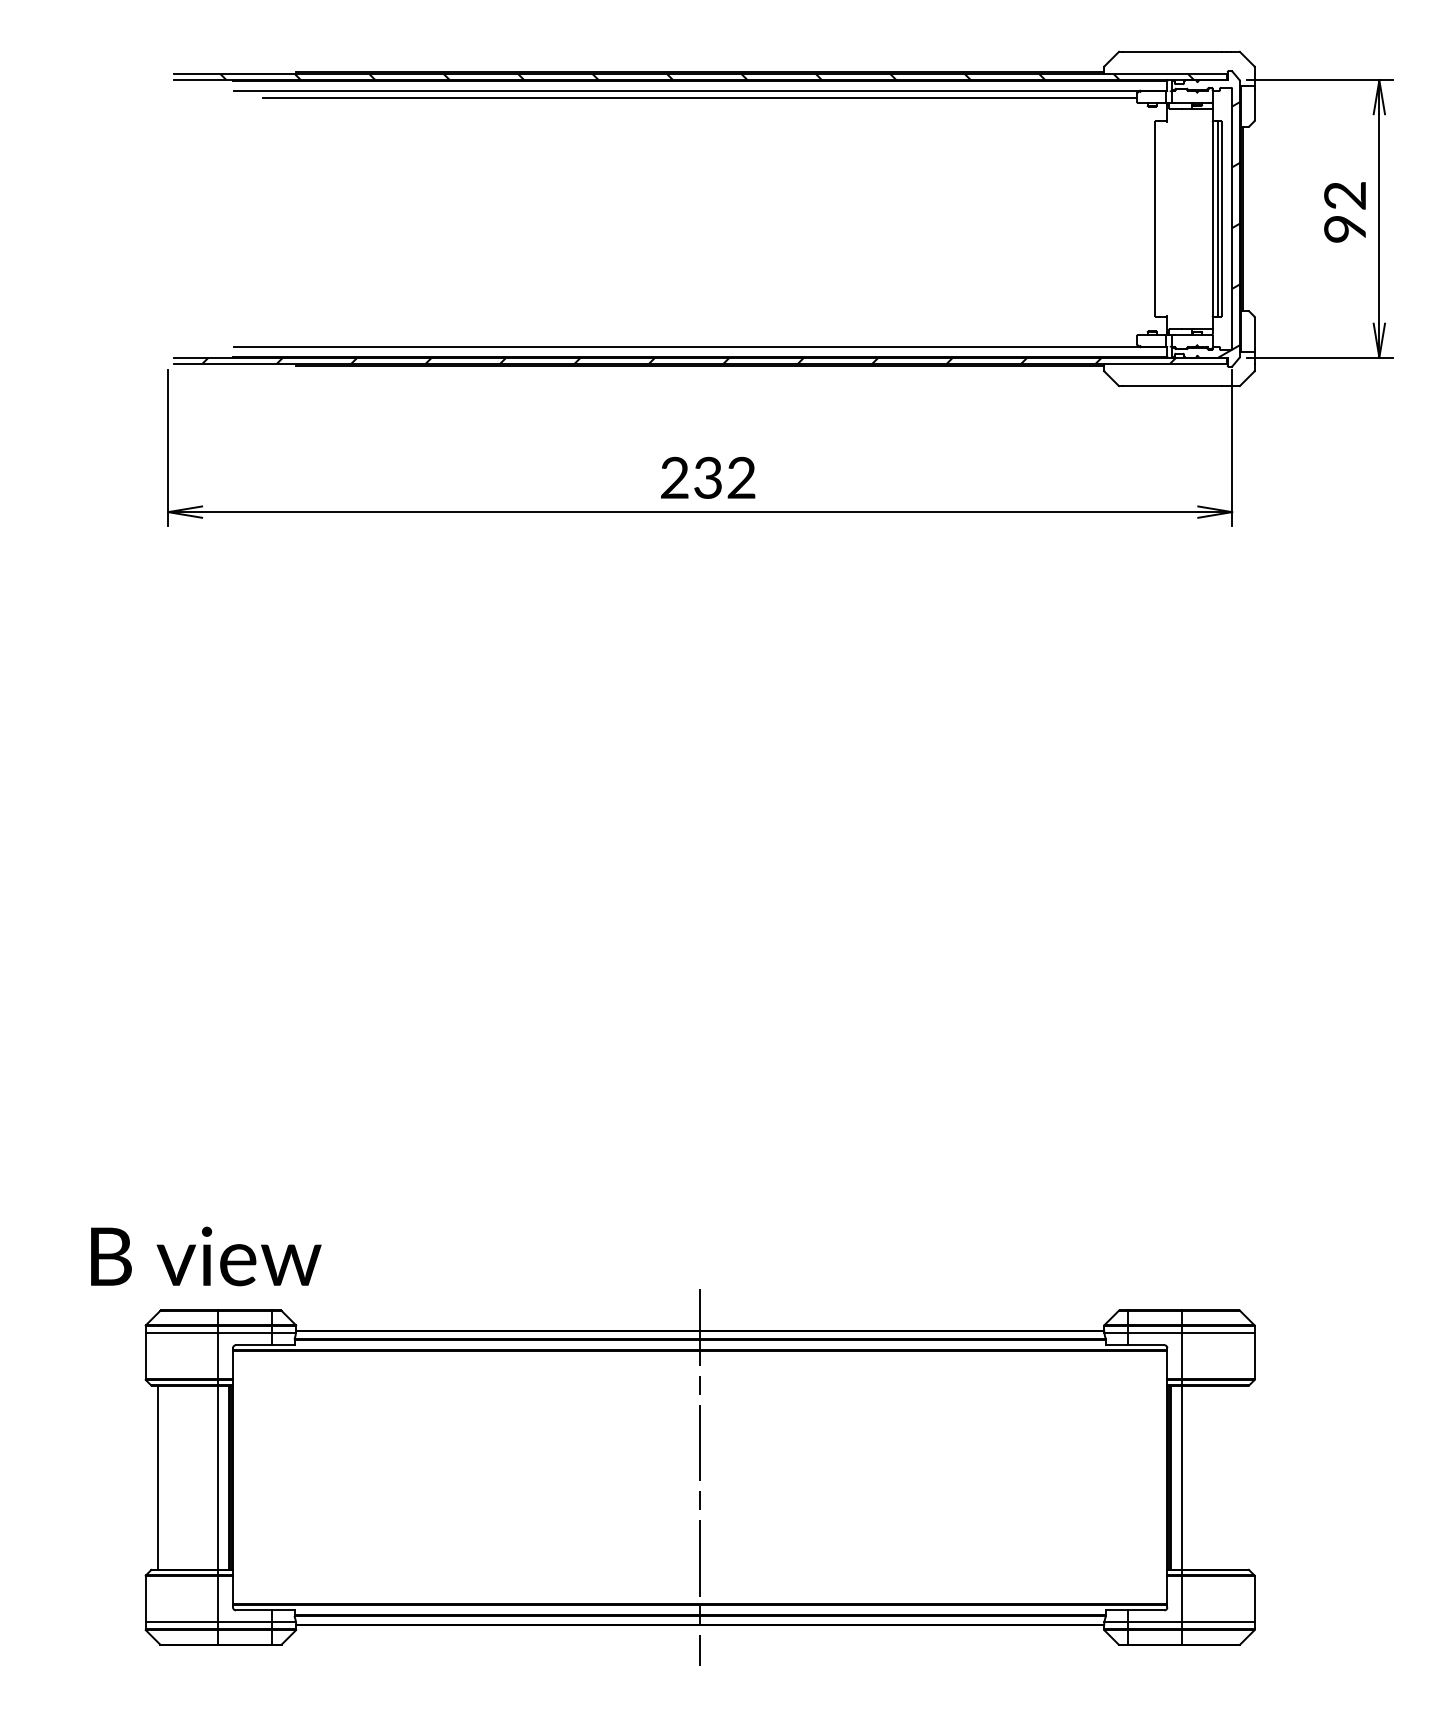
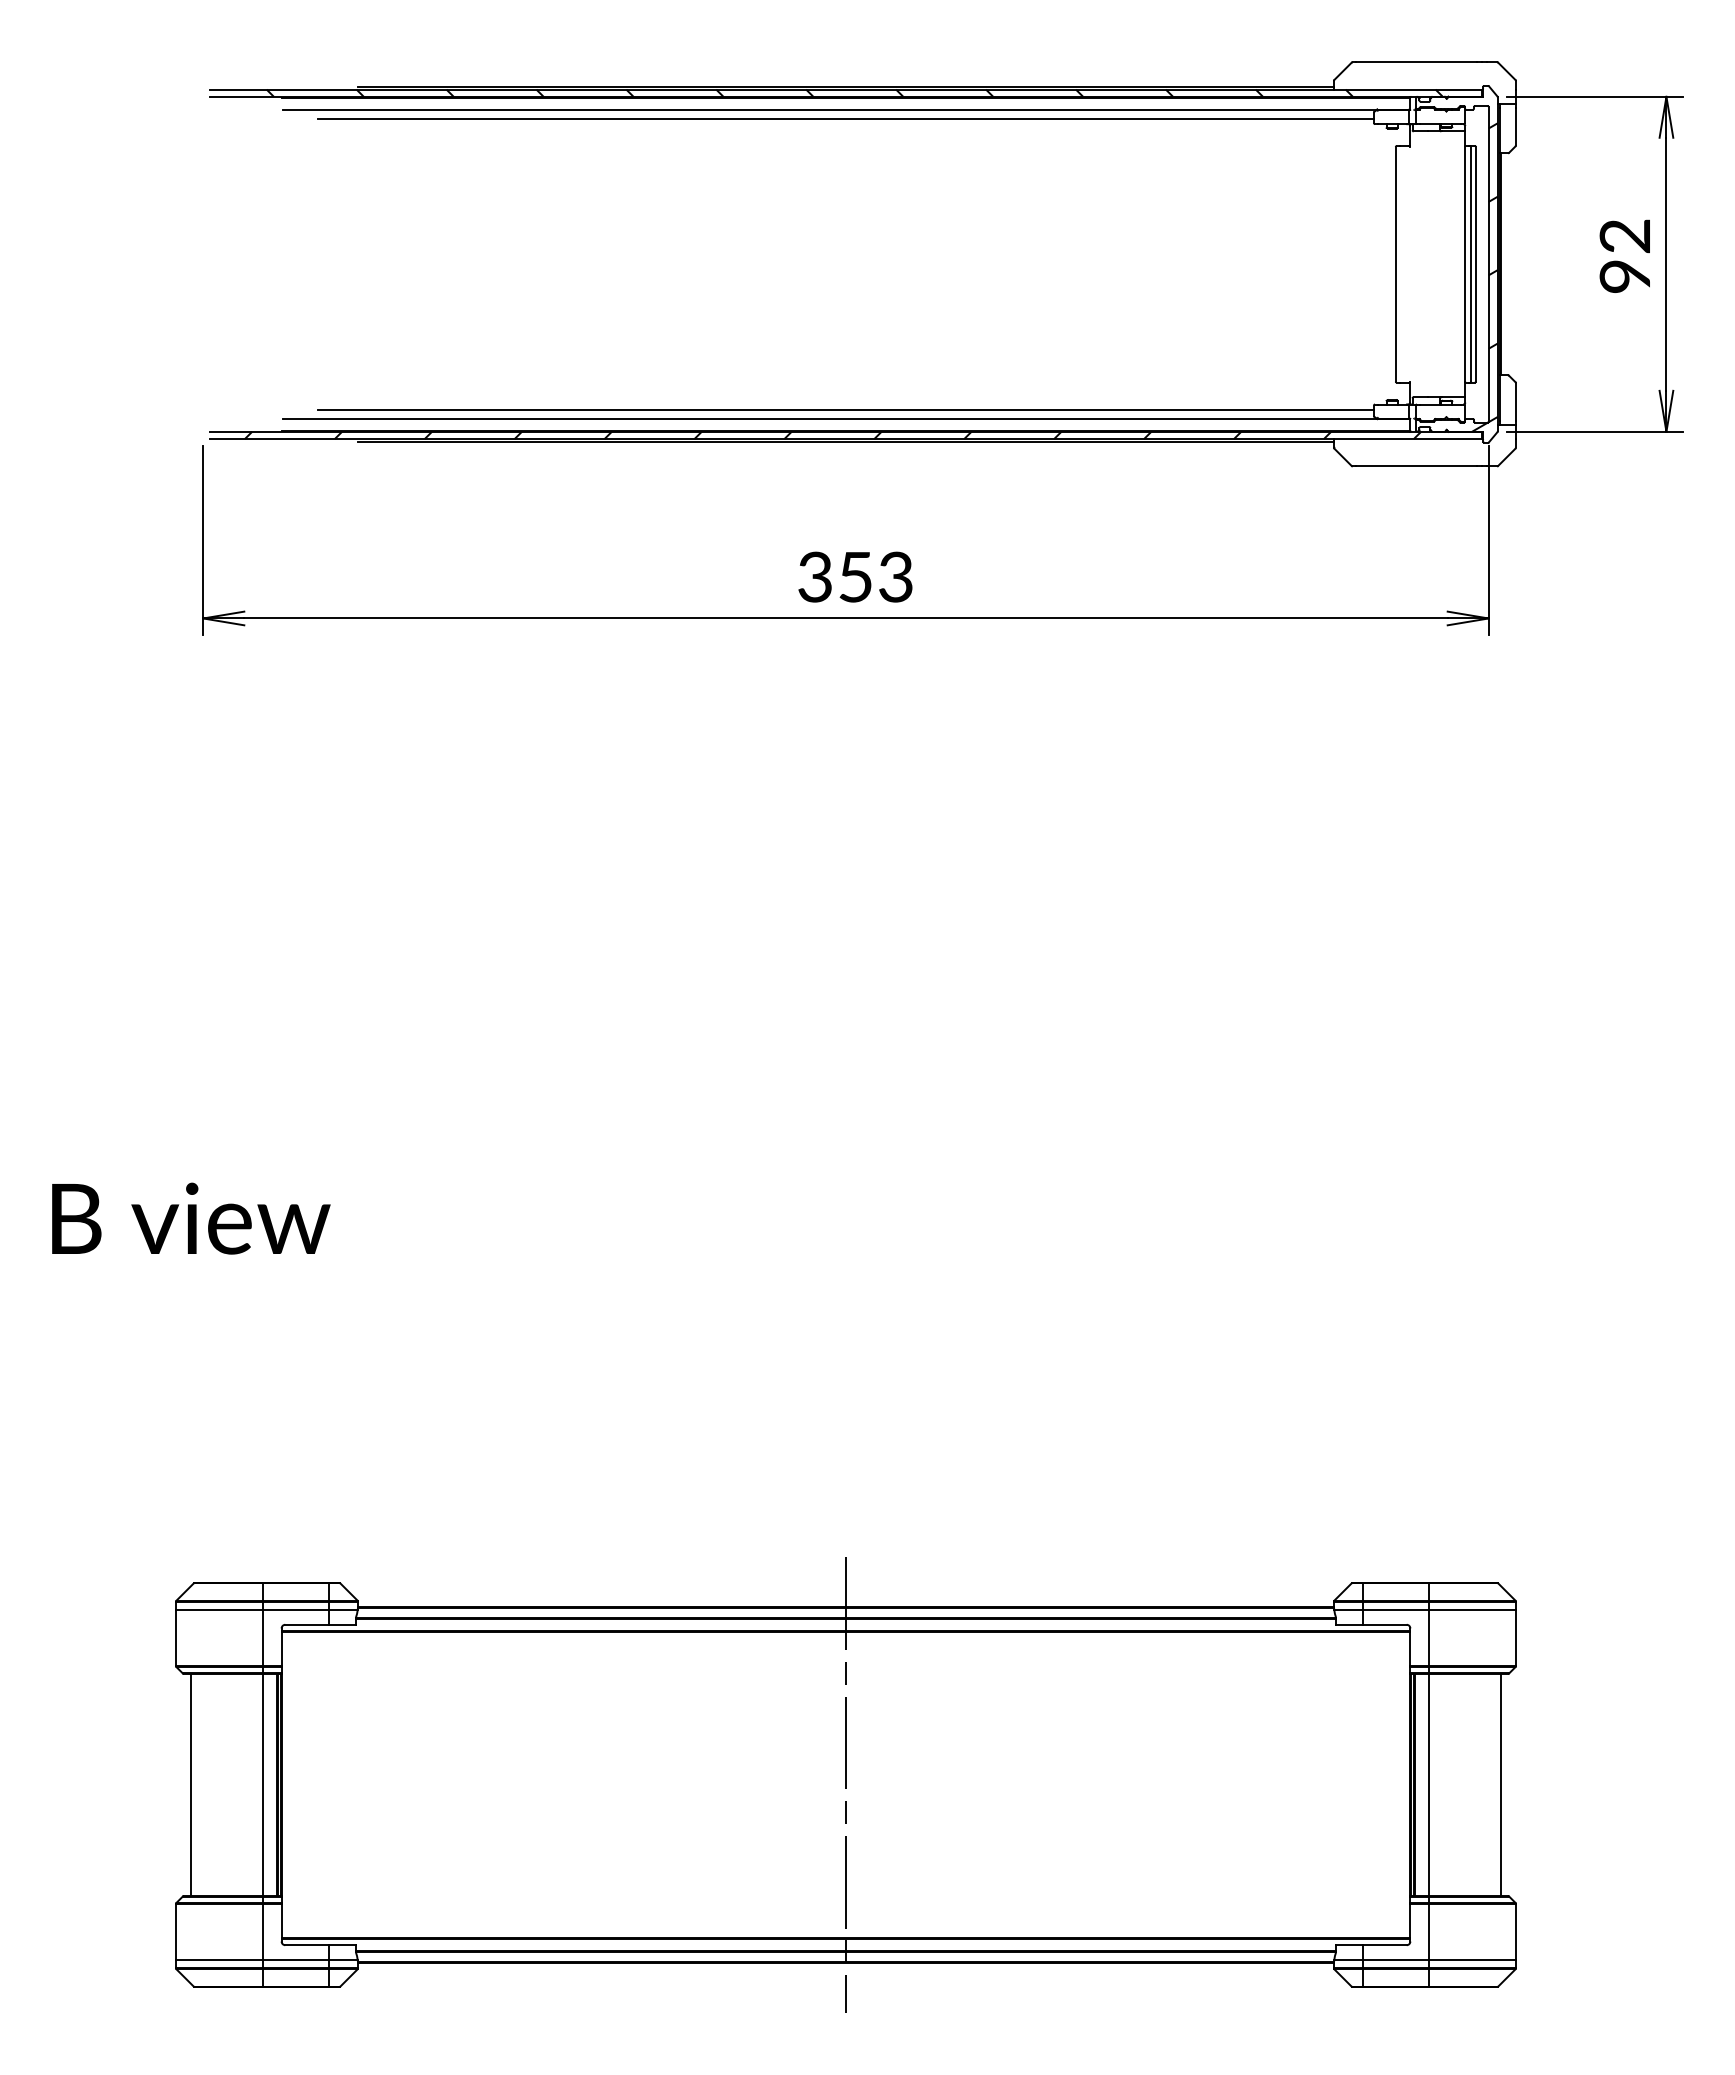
line: (699, 339) -> (845, 409), added
text: (708, 477) -> (855, 576), 232 -> 353
text: (206, 1256) -> (191, 1218), moved
line: (1242, 1477) -> (1501, 1784), added

